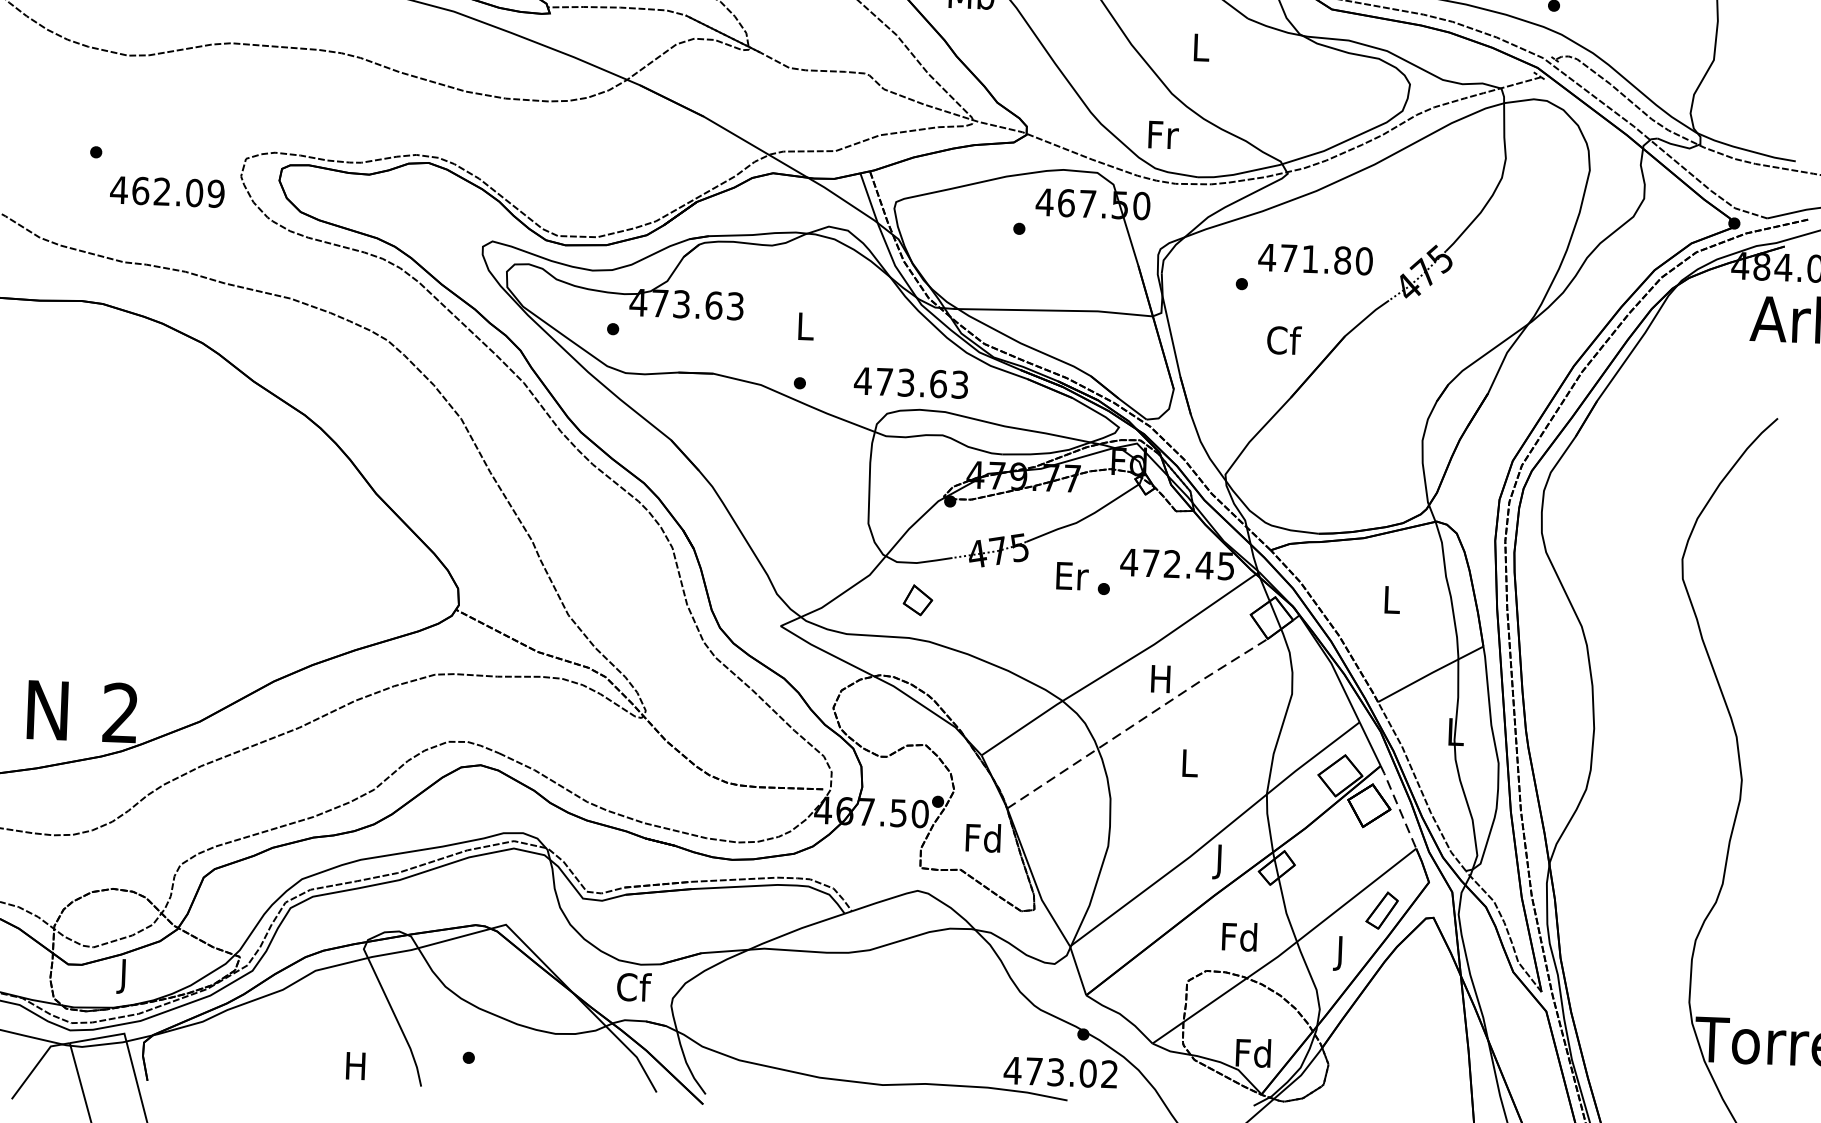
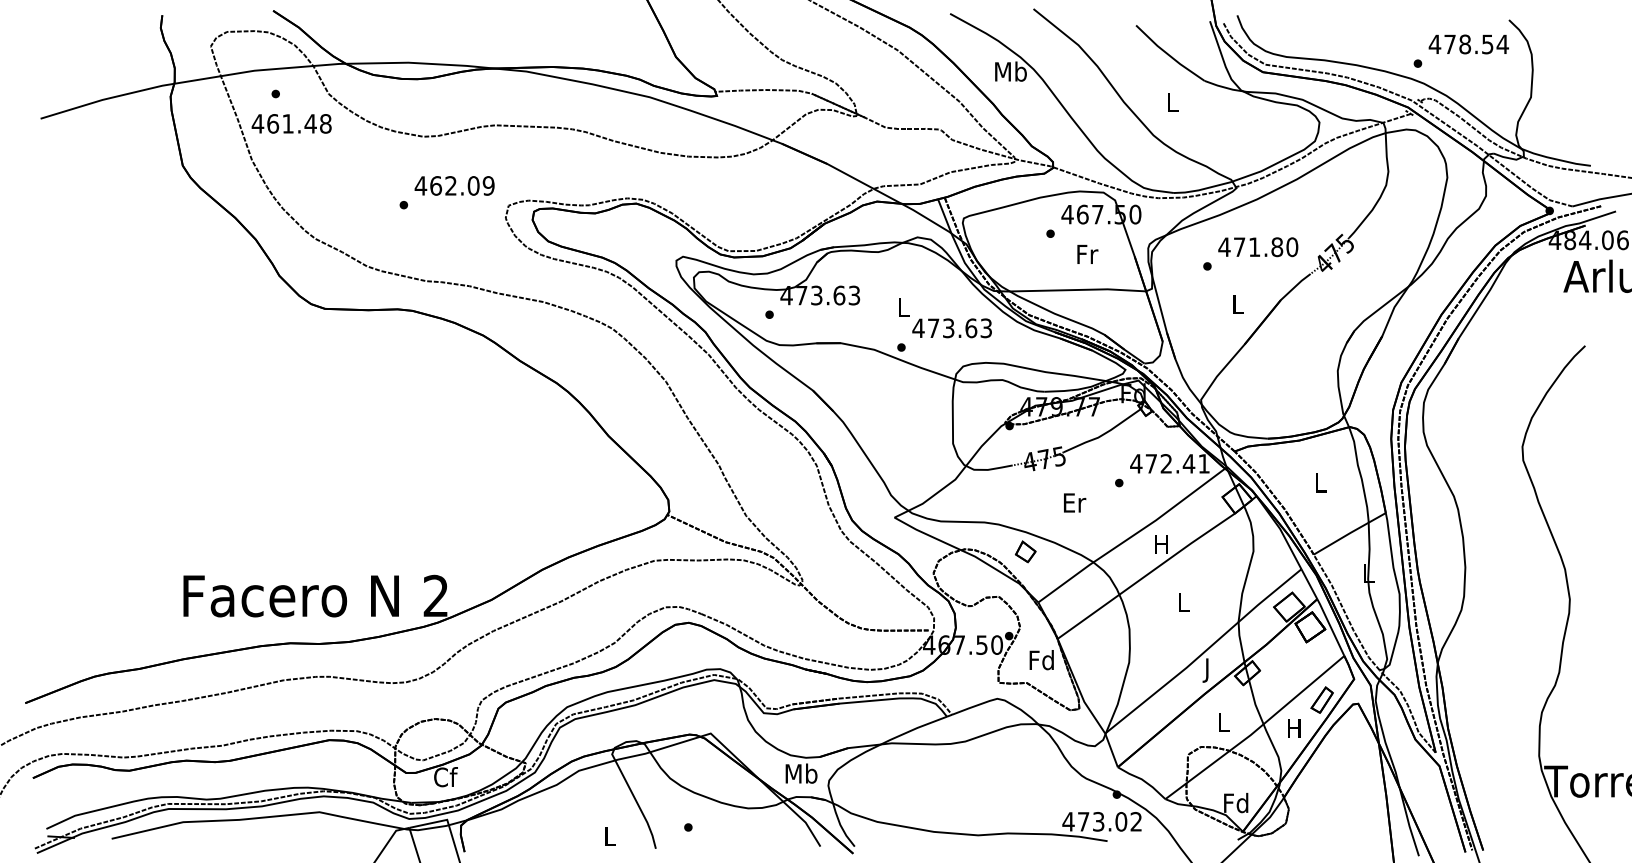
text: (1163, 133) -> (1087, 253), moved
text: (167, 191) -> (454, 185), moved
text: (1284, 340) -> (1238, 304), Cf -> L
text: (910, 383) -> (951, 328), moved
text: (1225, 565) -> (1203, 463), 472.45 -> 472.41
text: (1073, 575) -> (1075, 502), moved
part: (917, 599) -> (1025, 551), moved
line: (1137, 722) -> (1146, 575), dashed -> solid
line: (1398, 807) -> (1330, 627), dashed -> solid
text: (1239, 937) -> (1223, 722), Fd -> L
text: (1340, 953) -> (1294, 731), J -> H
text: (124, 975) -> (445, 779), J -> Cf
text: (633, 986) -> (801, 773), Cf -> Mb
text: (355, 1066) -> (609, 836), H -> L

